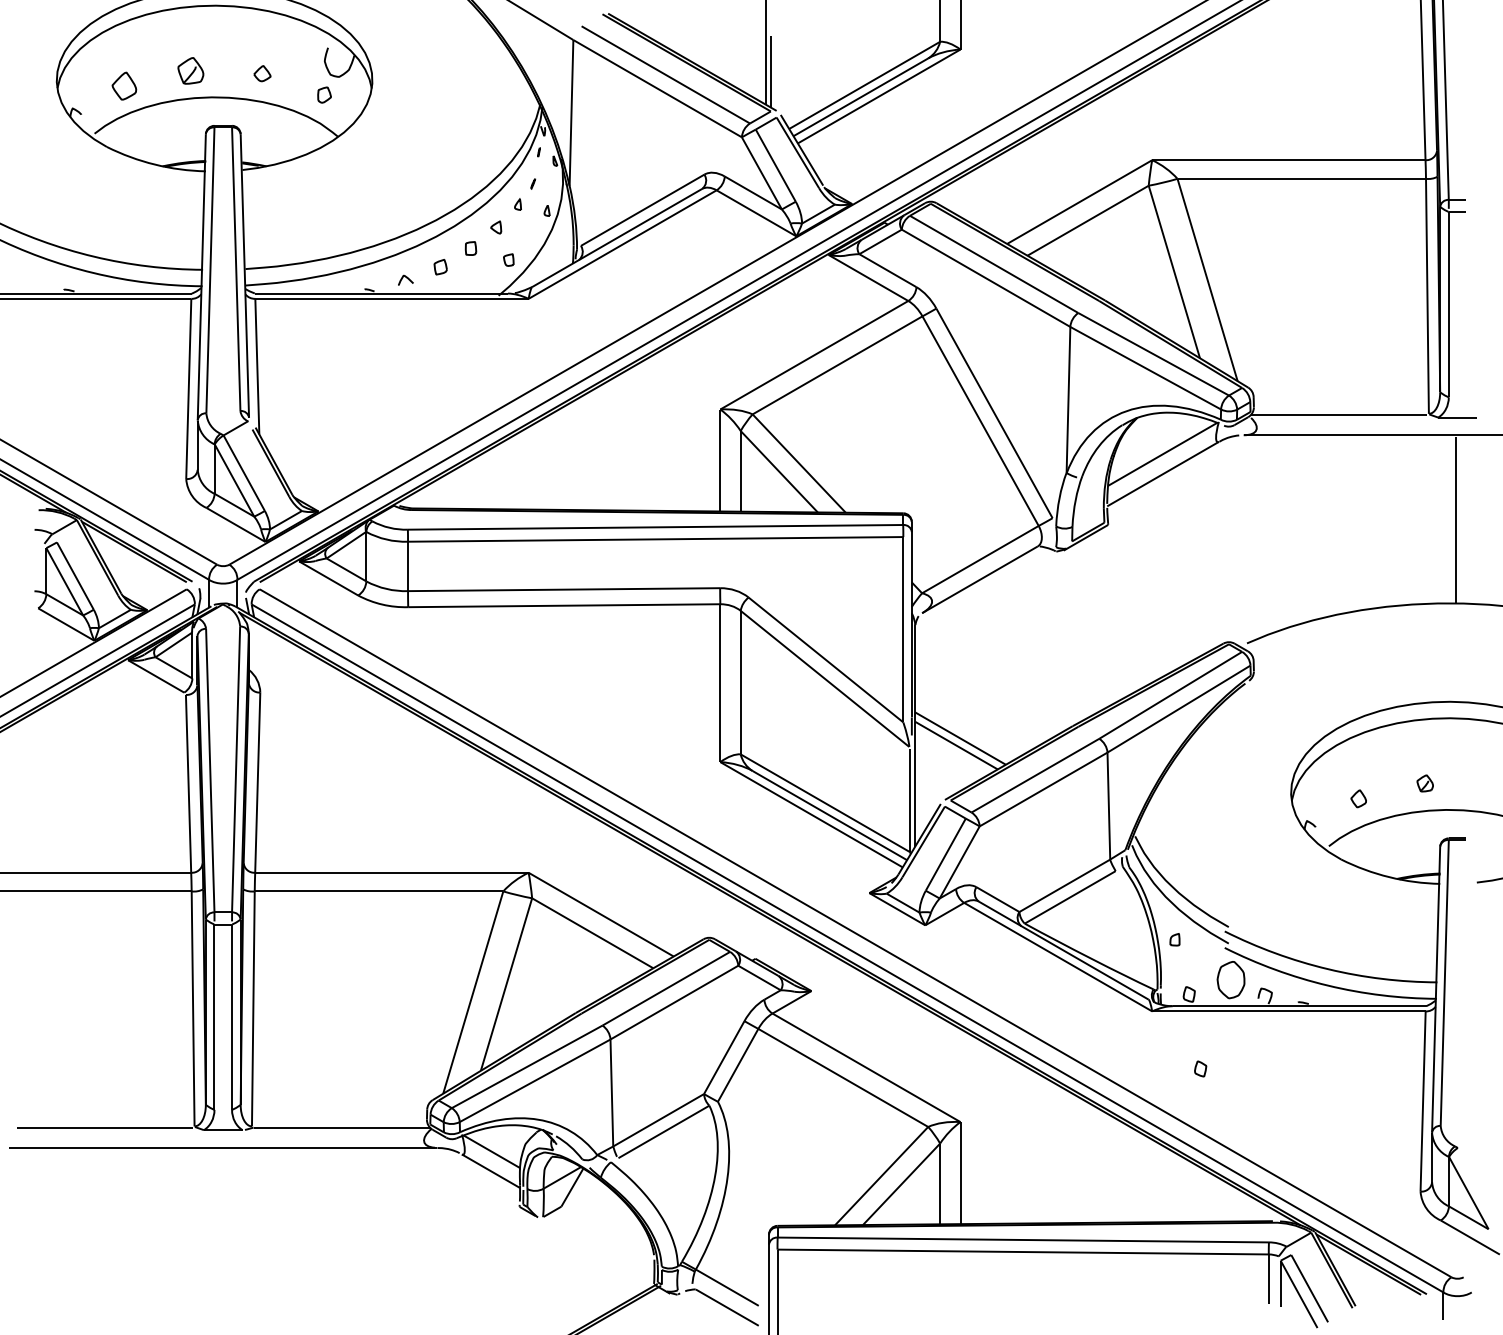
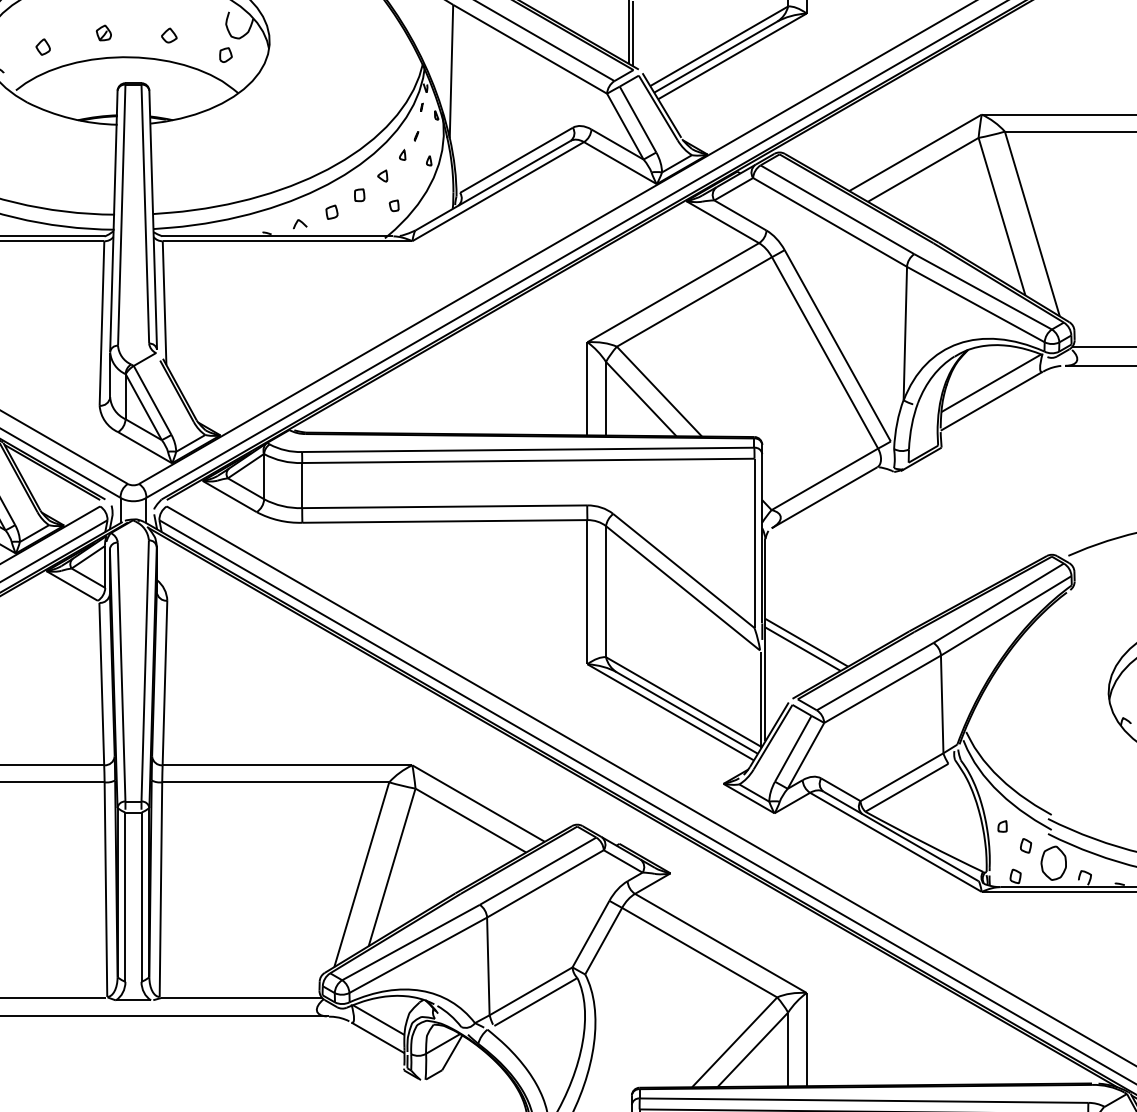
part: (190, 70) -> (103, 32), size x0.62
part: (124, 86) -> (43, 47), size x0.62
part: (1200, 1068) -> (1025, 845), moved

